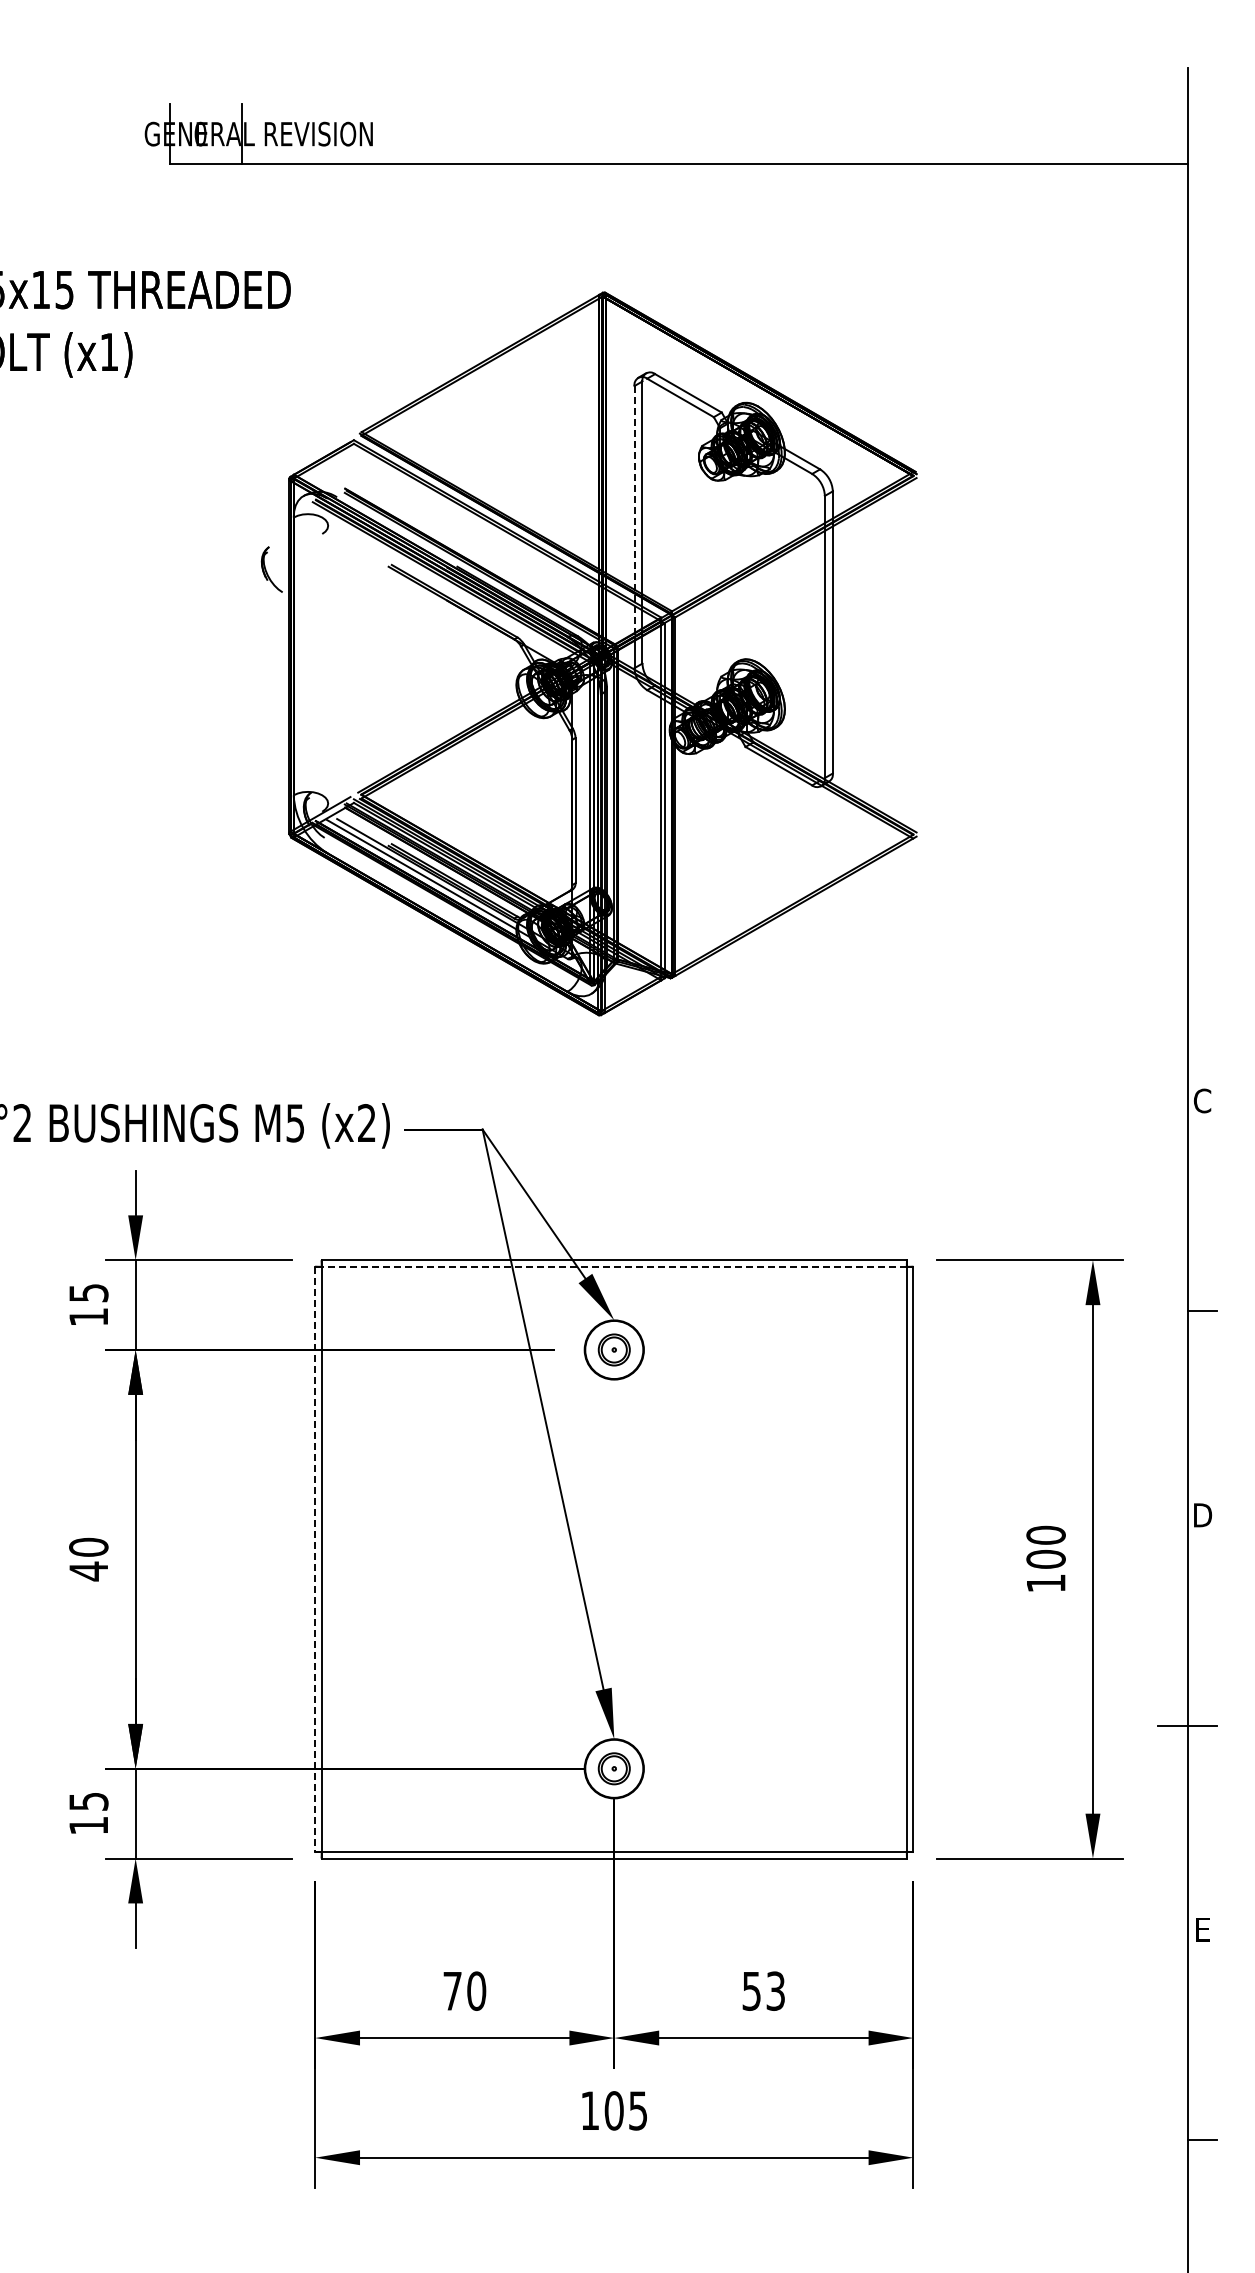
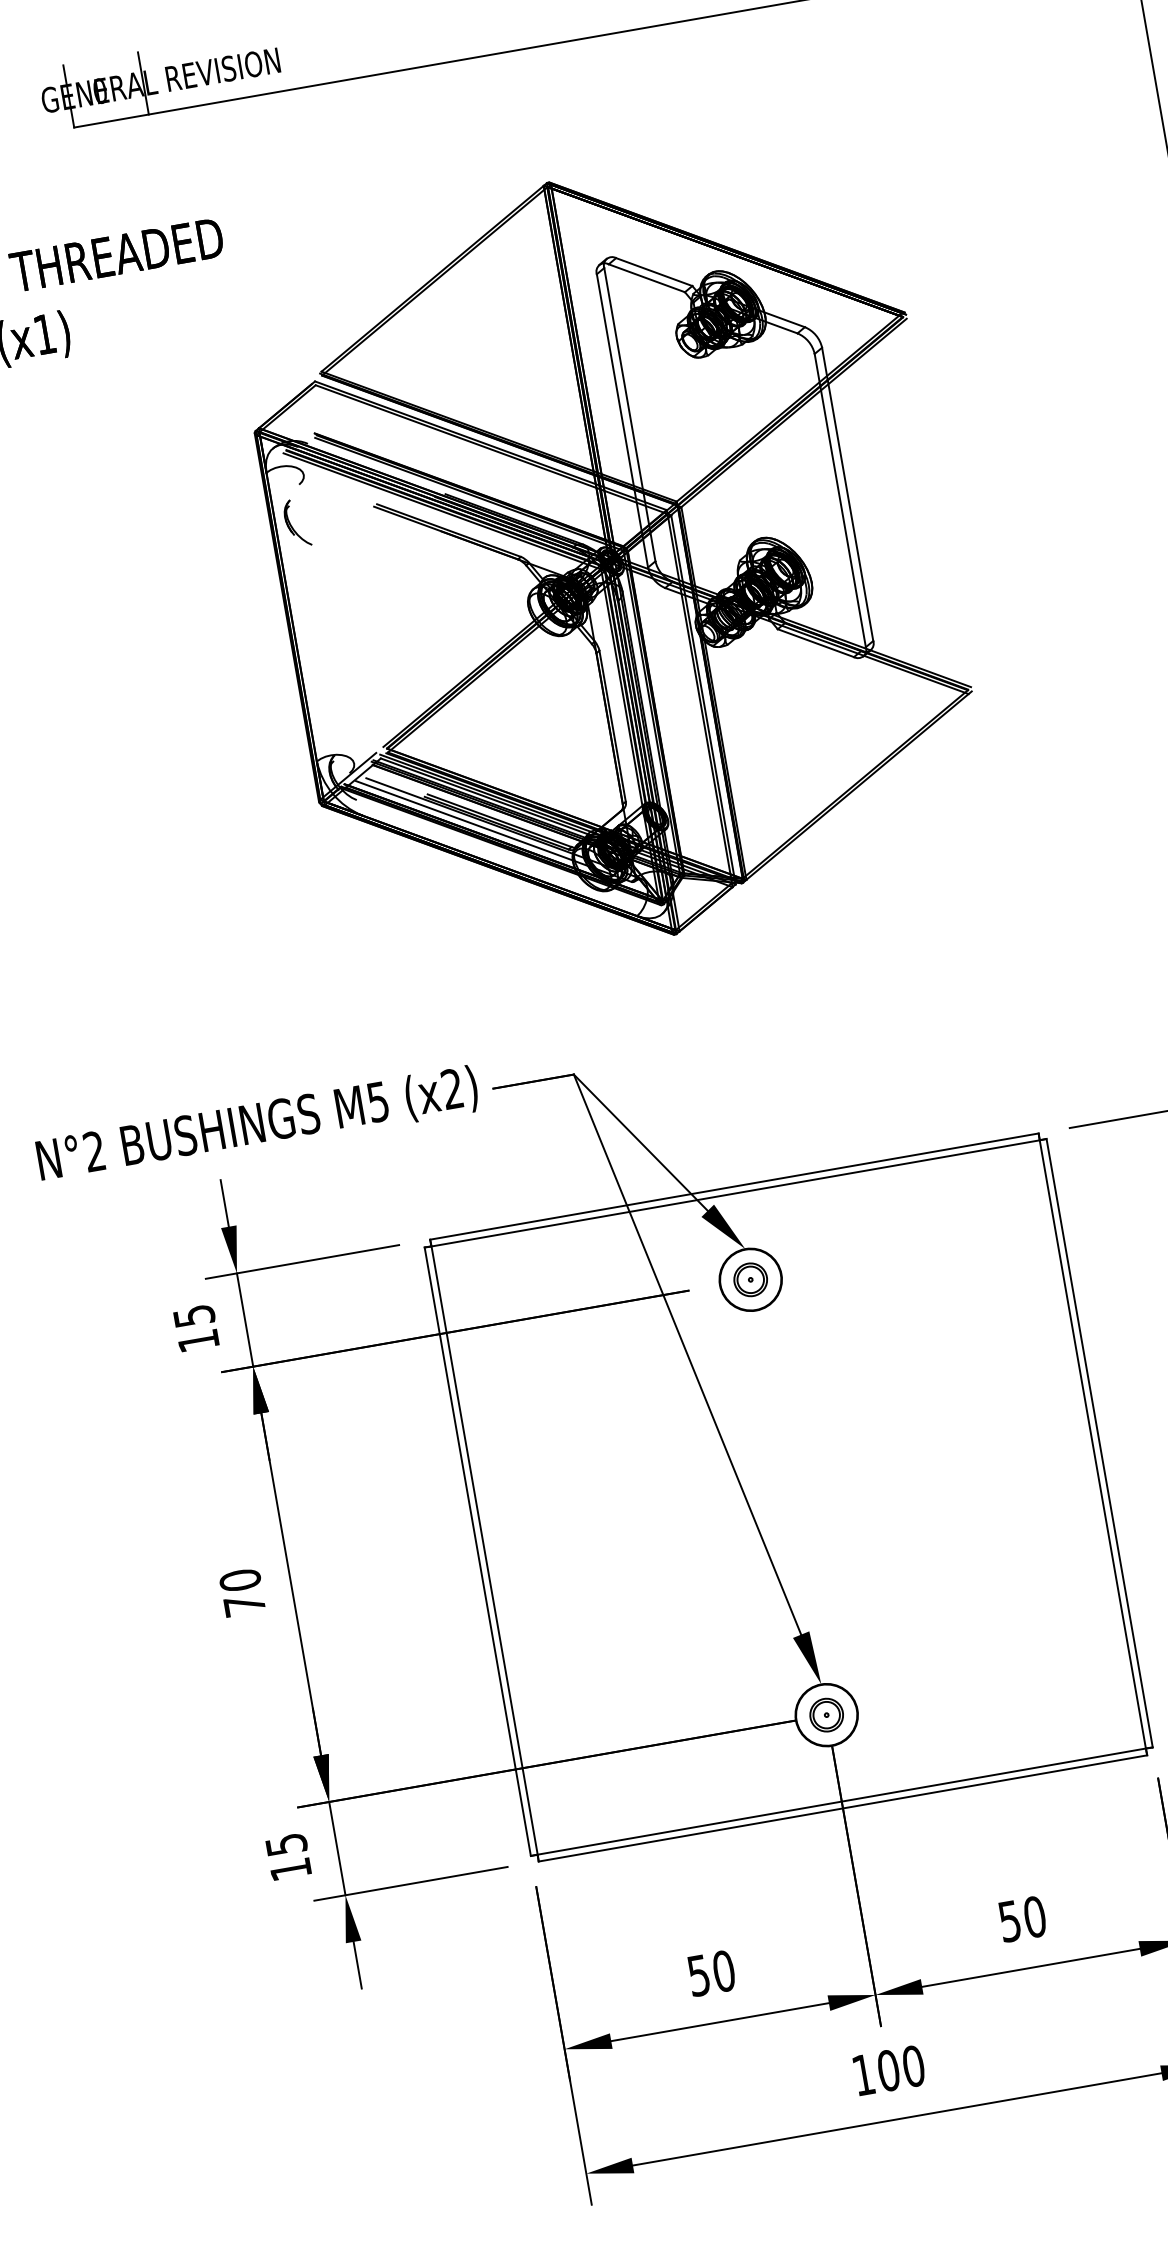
line: (634, 511) -> (619, 404), dashed -> solid
part: (271, 569) -> (296, 523), moved
line: (614, 1266) -> (735, 1193), dashed -> solid
line: (315, 1559) -> (478, 1551), dashed -> solid
text: (88, 1571) -> (244, 1605), 40 -> 70
text: (775, 1990) -> (1034, 1916), 53 -> 50
text: (452, 1991) -> (698, 1975), 70 -> 50
text: (637, 2110) -> (912, 2066), 105 -> 100

